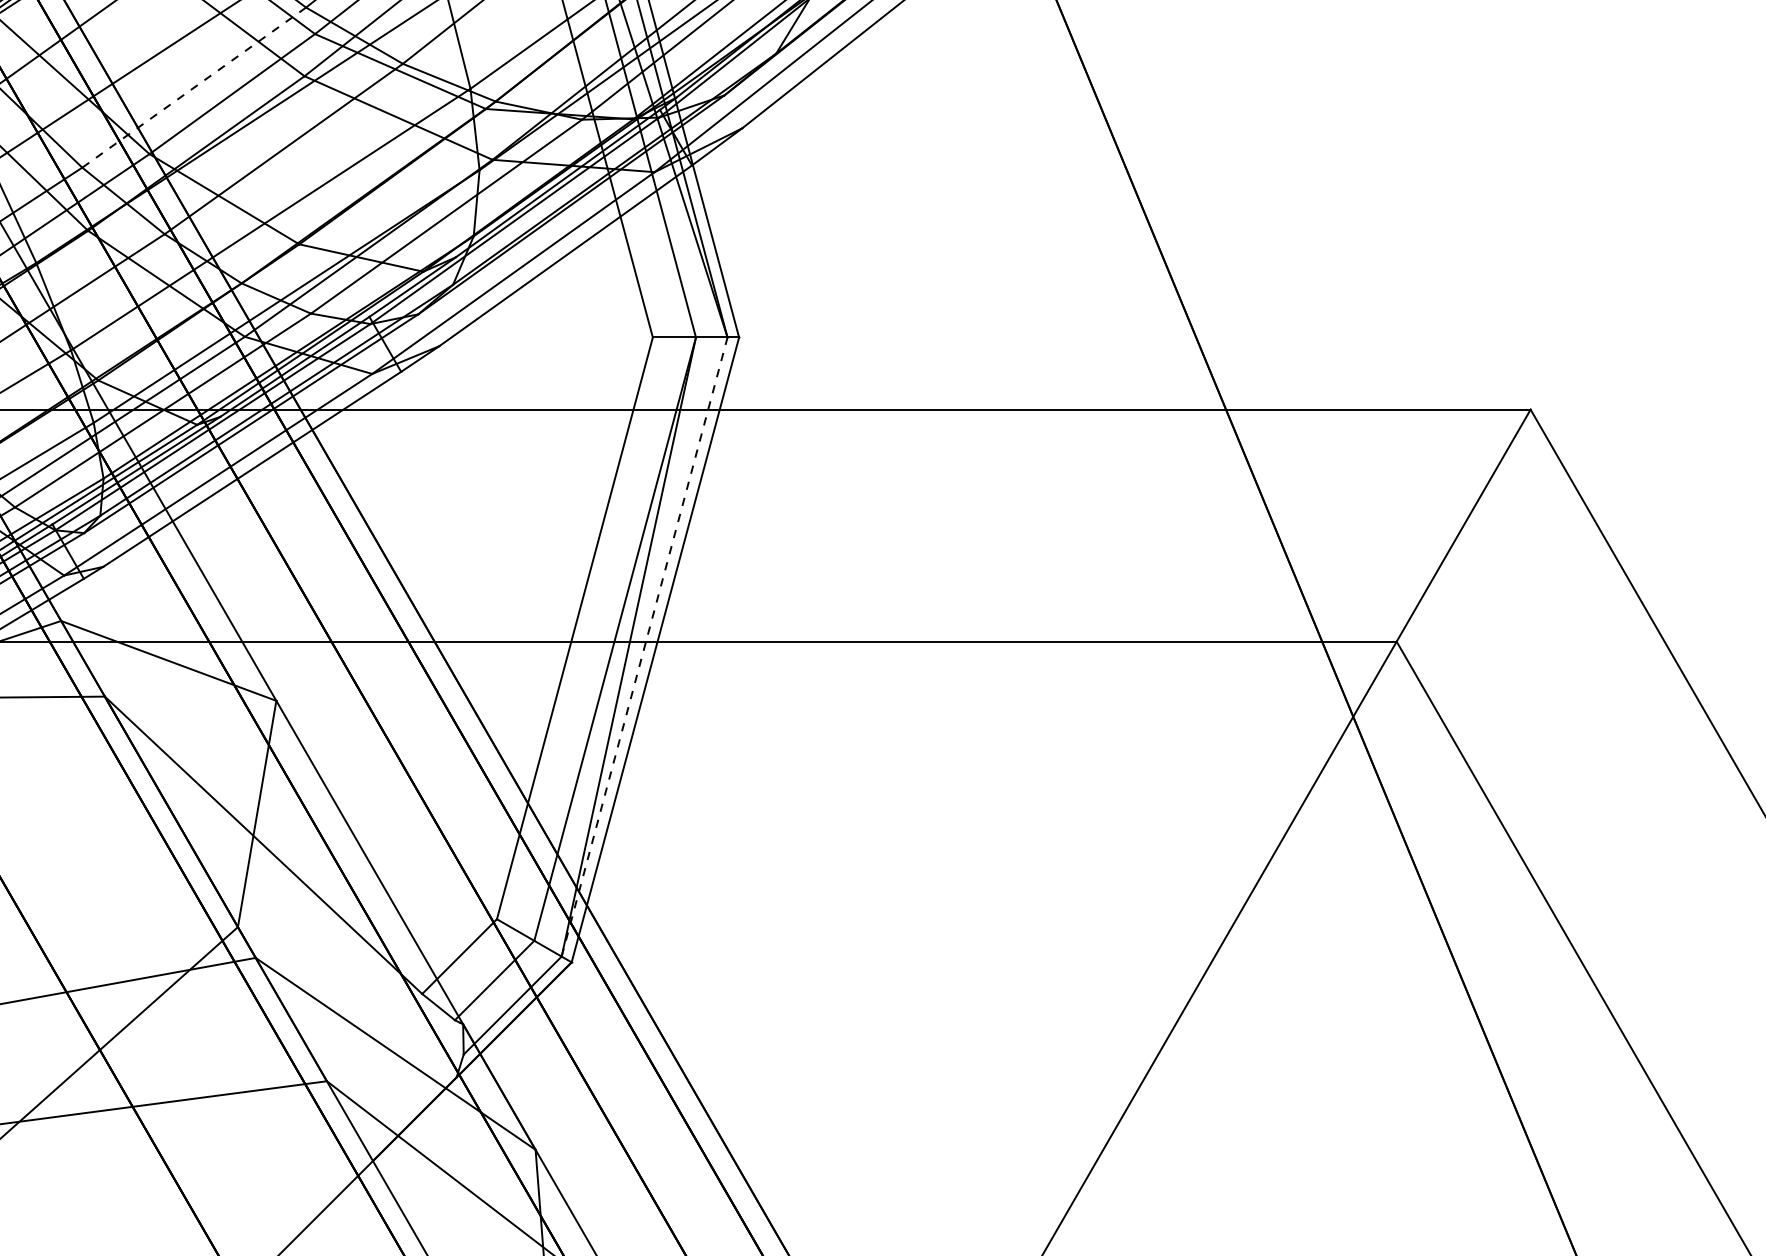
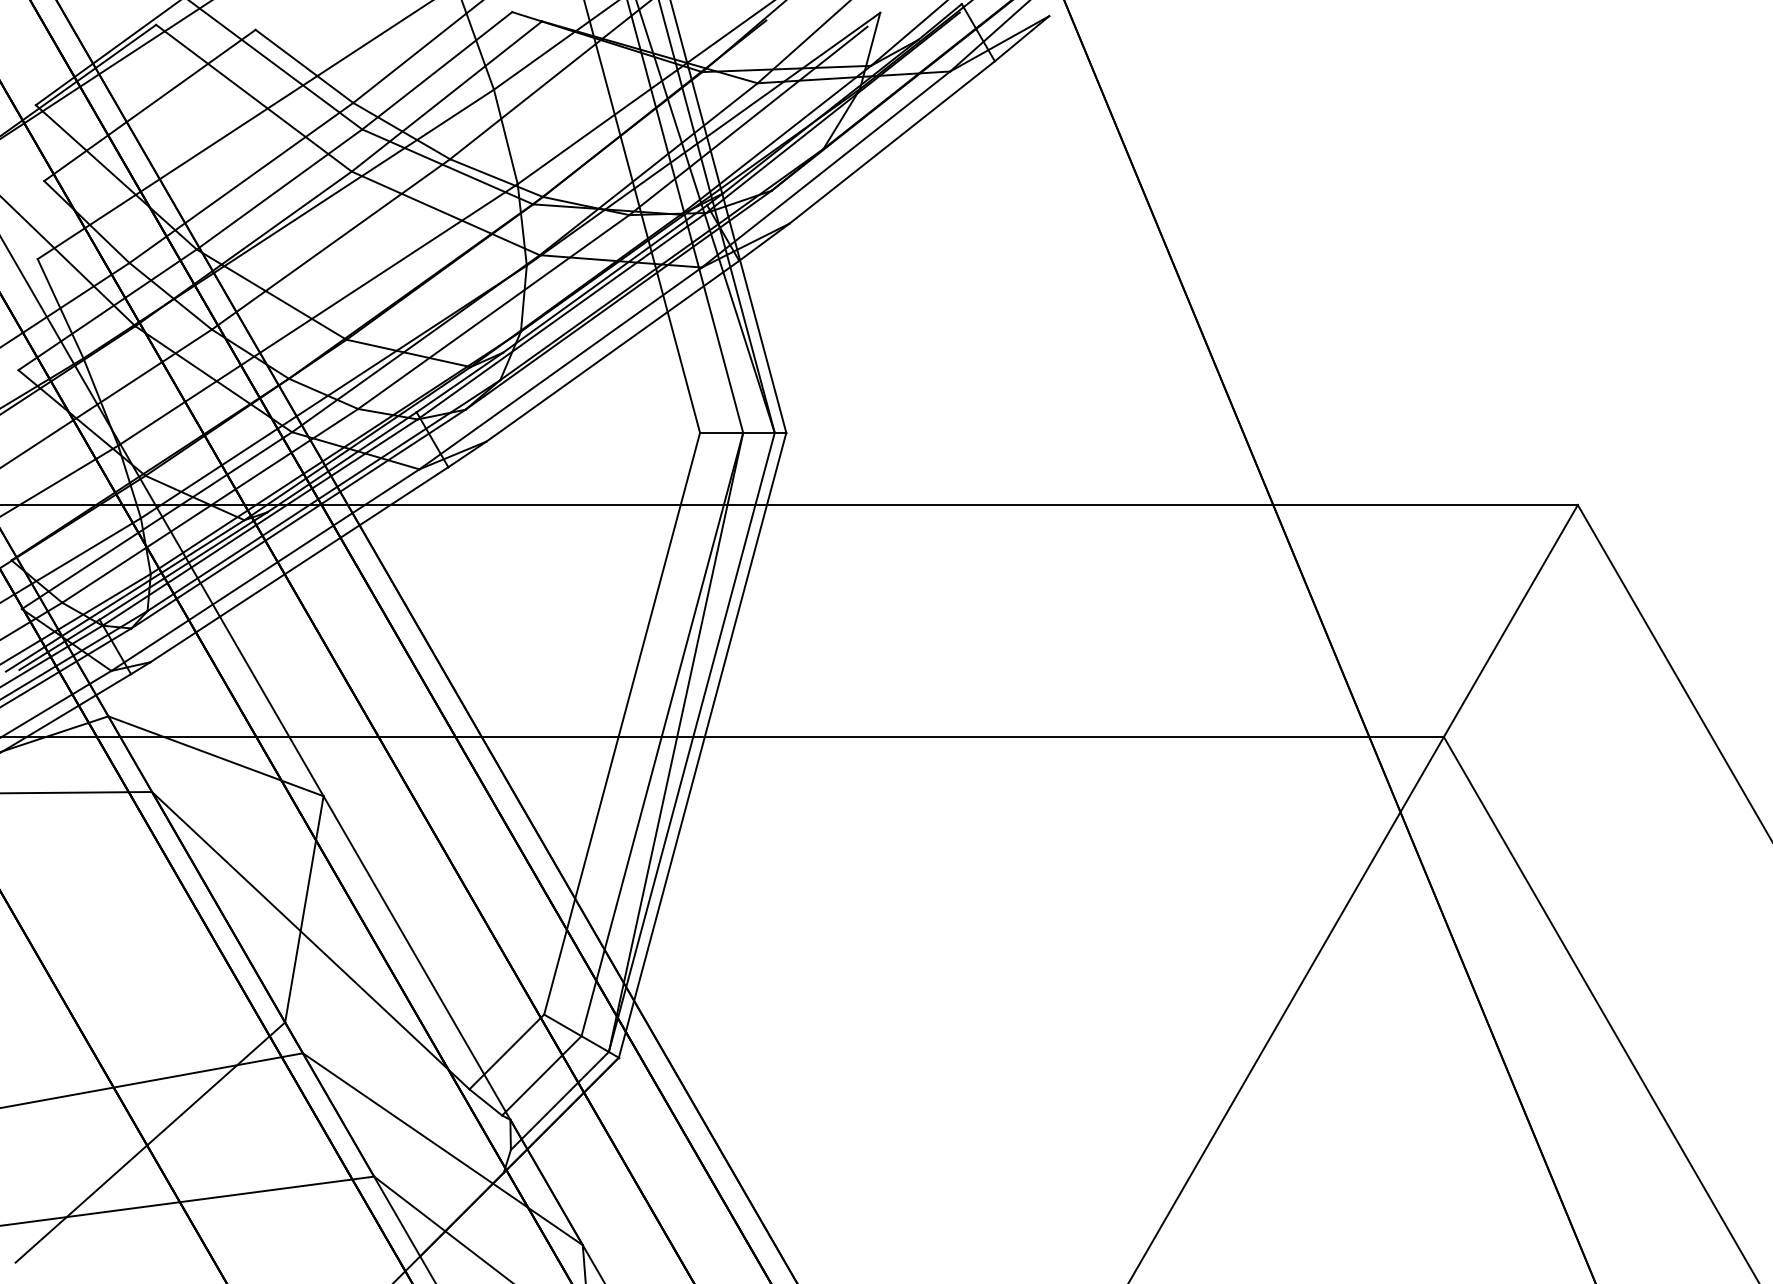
line: (194, 87) -> (241, 182), dashed -> solid
line: (644, 646) -> (691, 741), dashed -> solid

